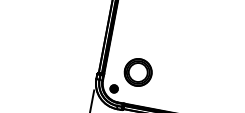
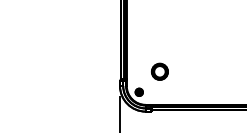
part: (137, 72) -> (159, 71), size x0.6

